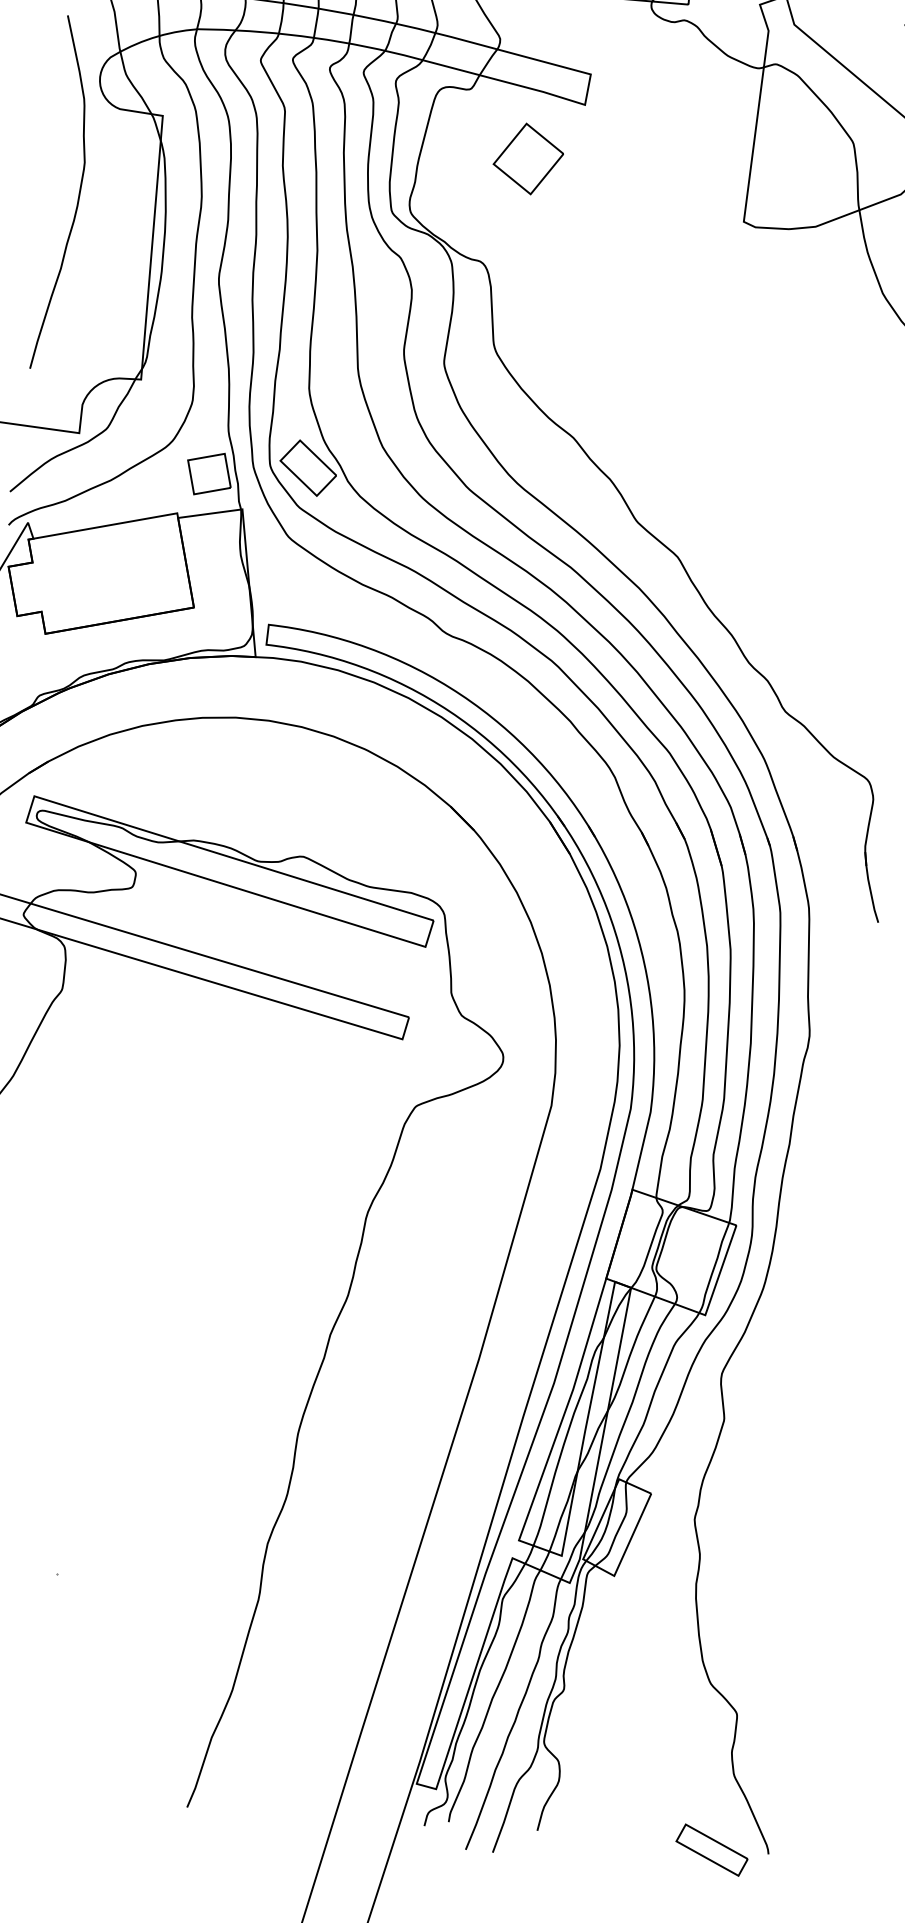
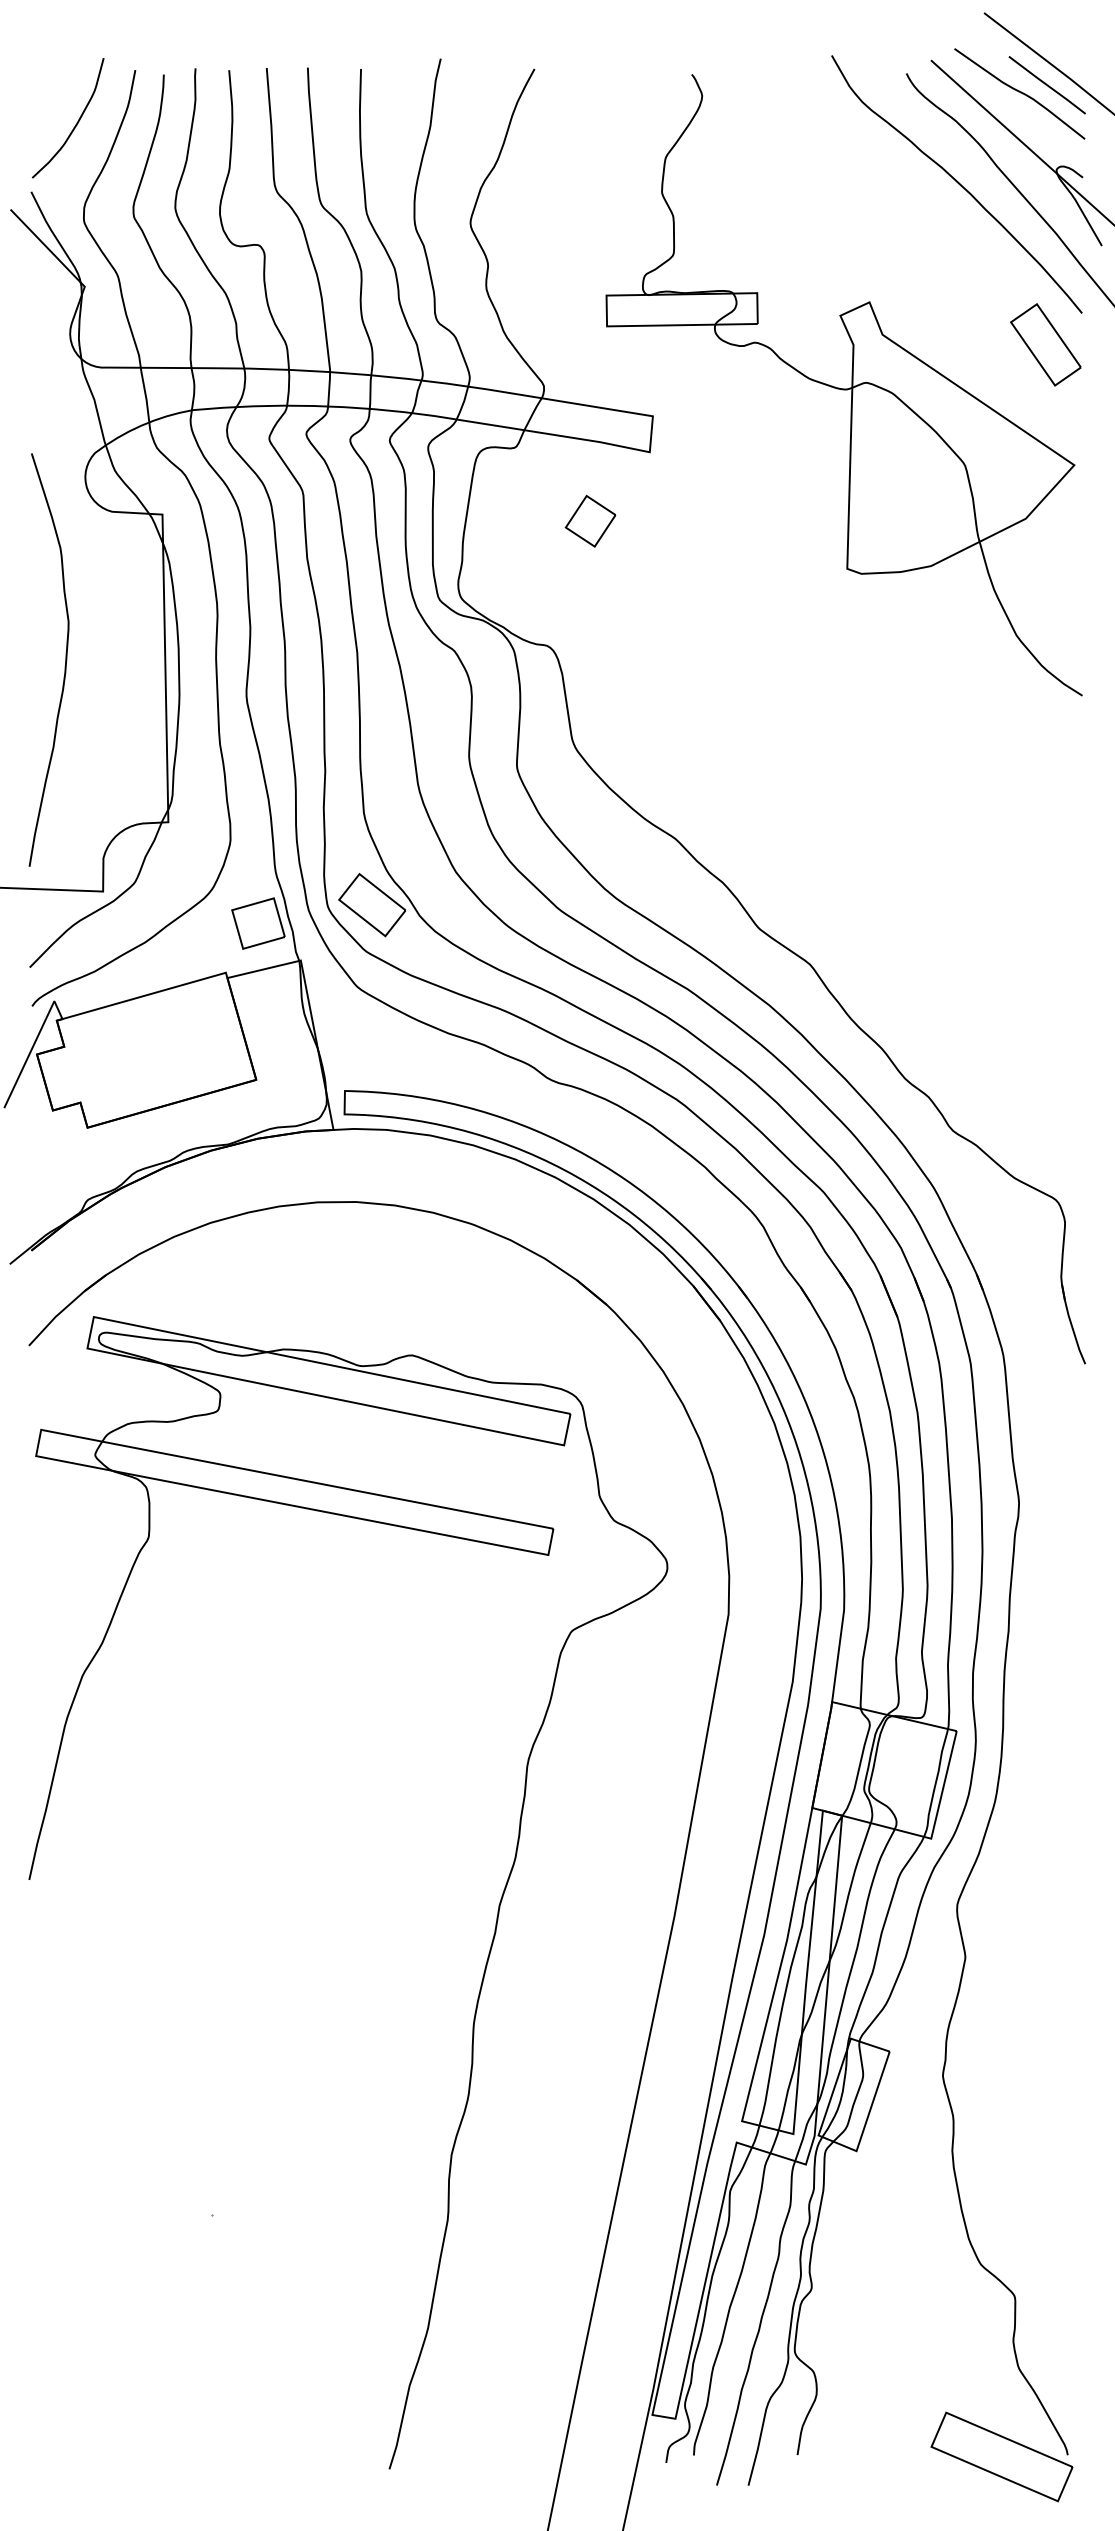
part: (528, 158) -> (590, 520), size x0.62
curve: (78, 194) -> (65, 659), moved
part: (711, 1849) -> (1001, 2456), size x1.67

